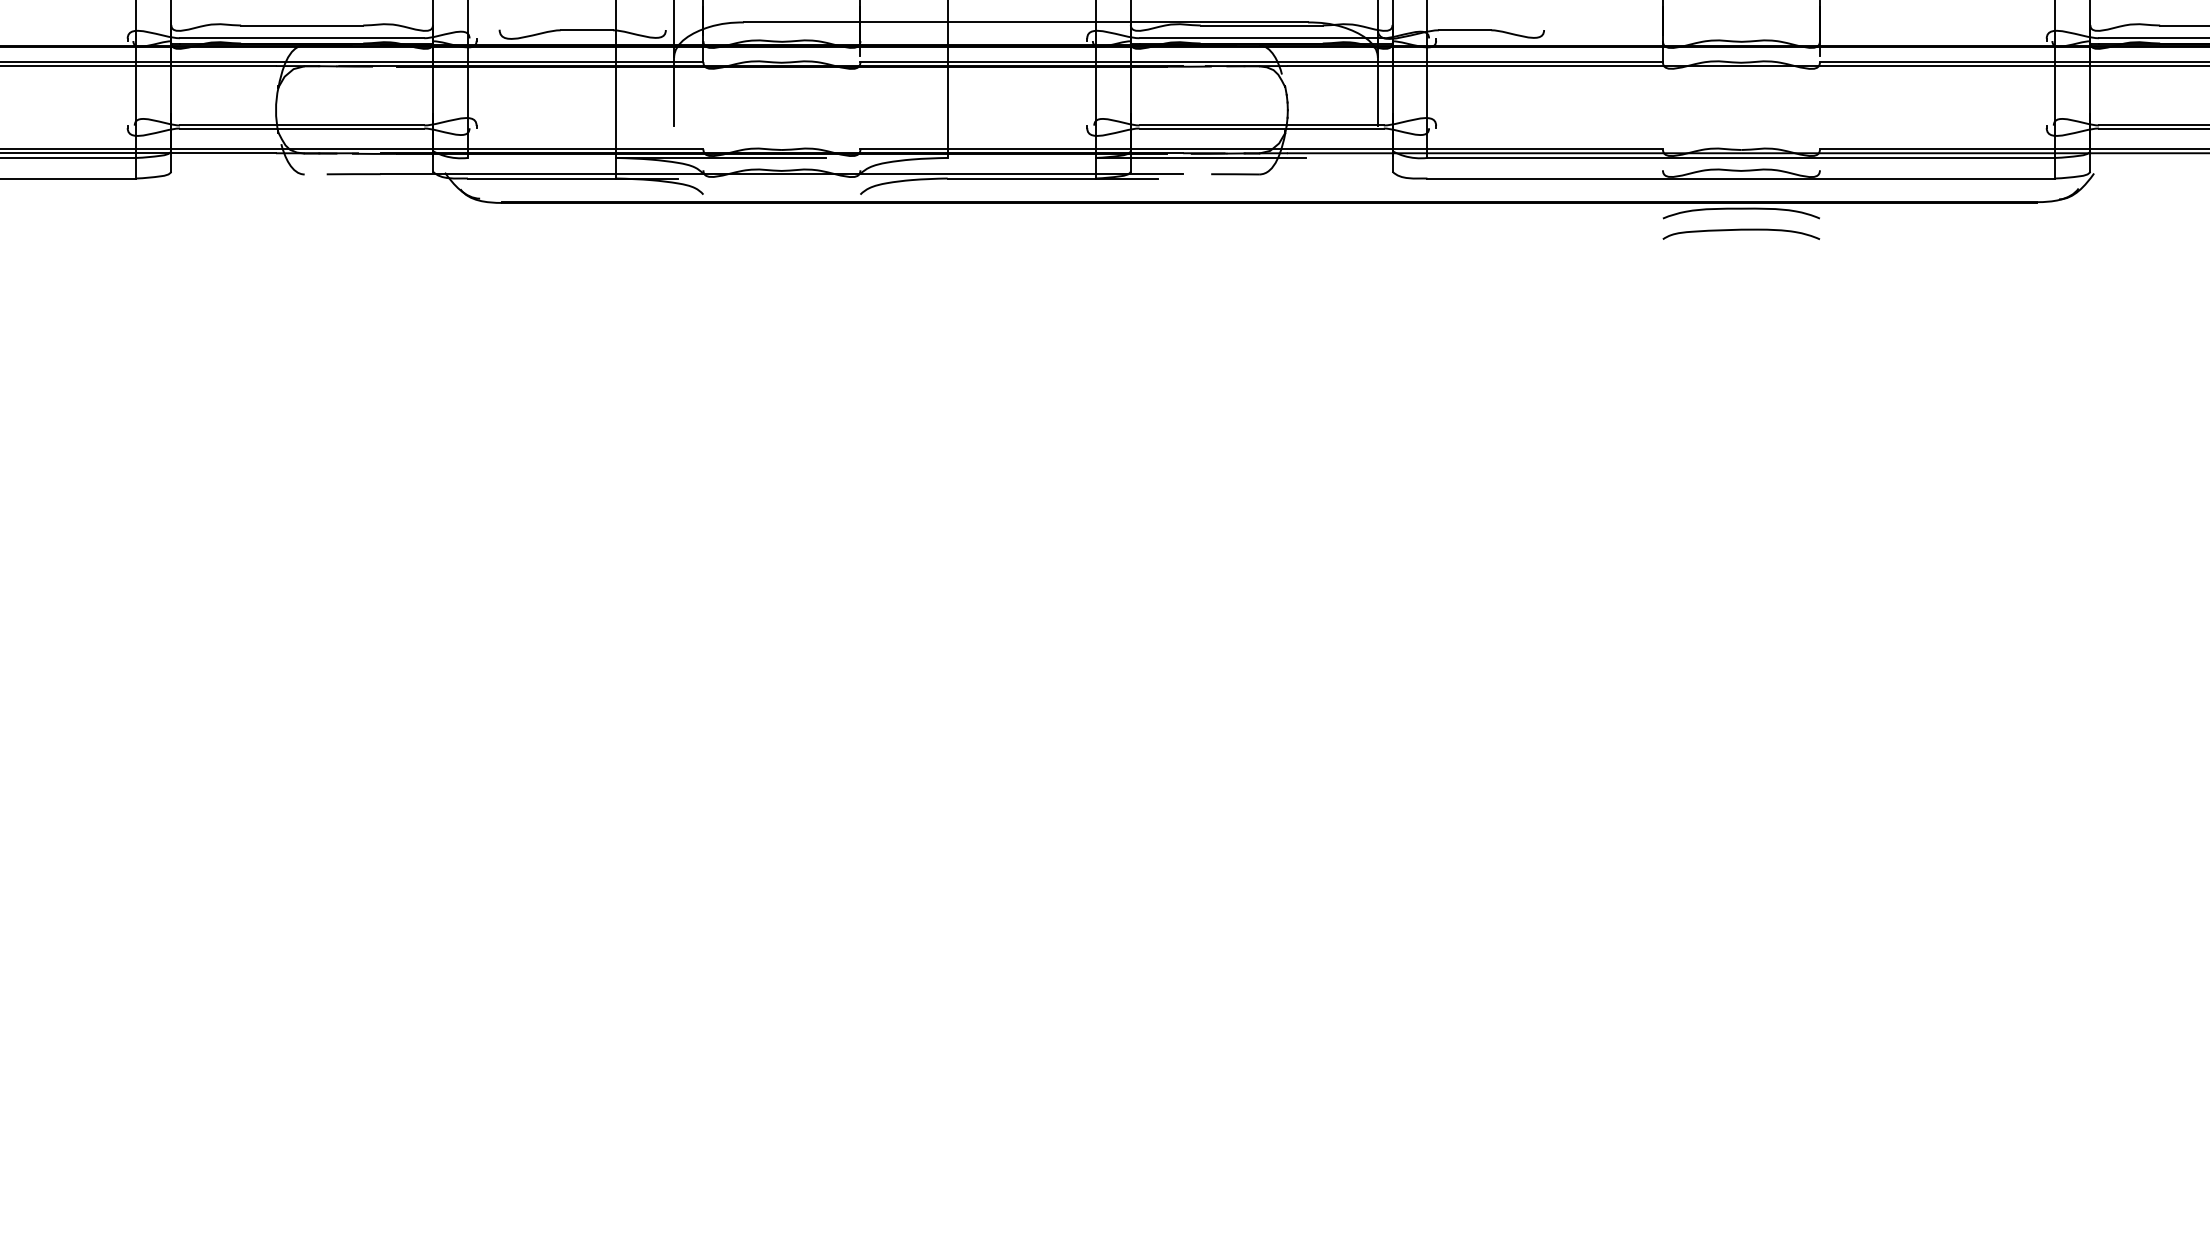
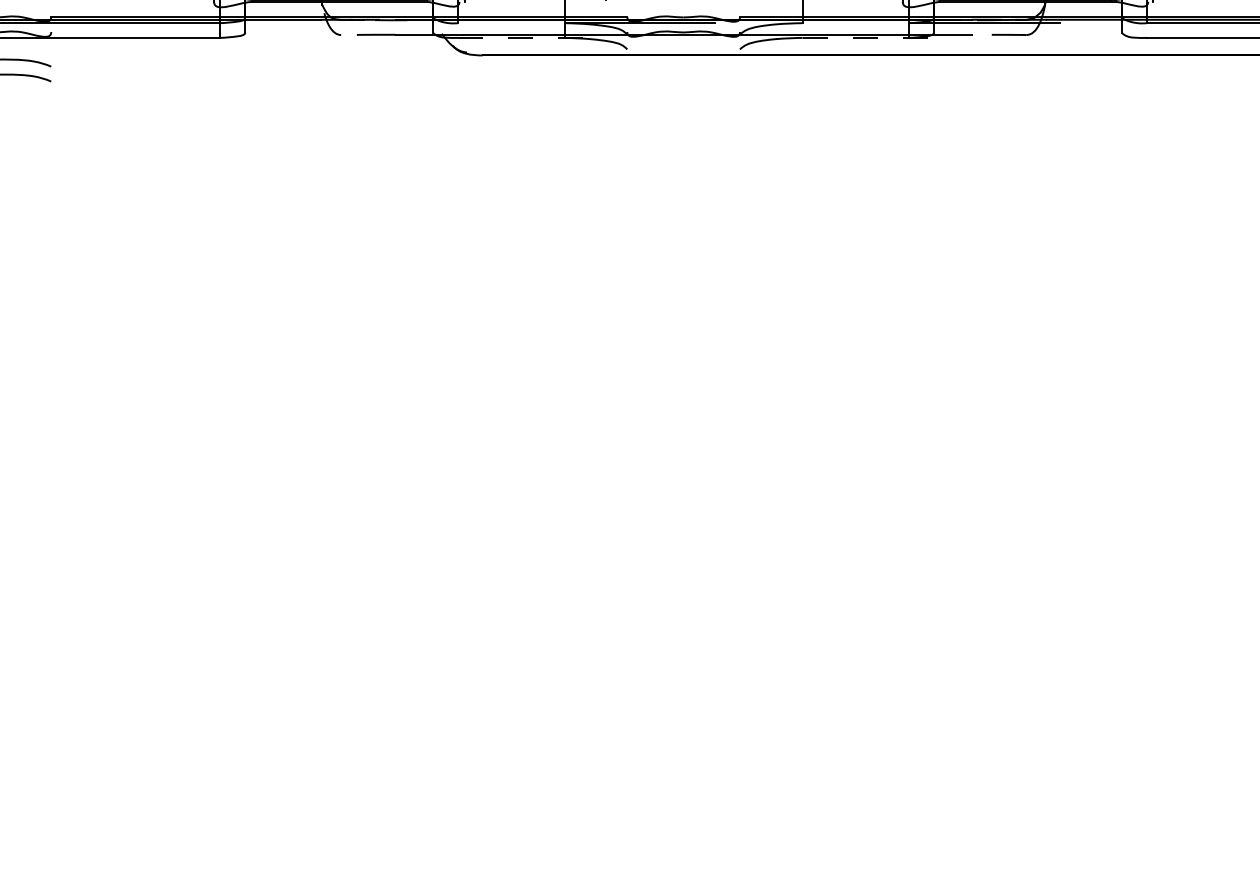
line: (572, 178) -> (533, 37), solid -> dashed
line: (1052, 178) -> (877, 37), solid -> dashed

